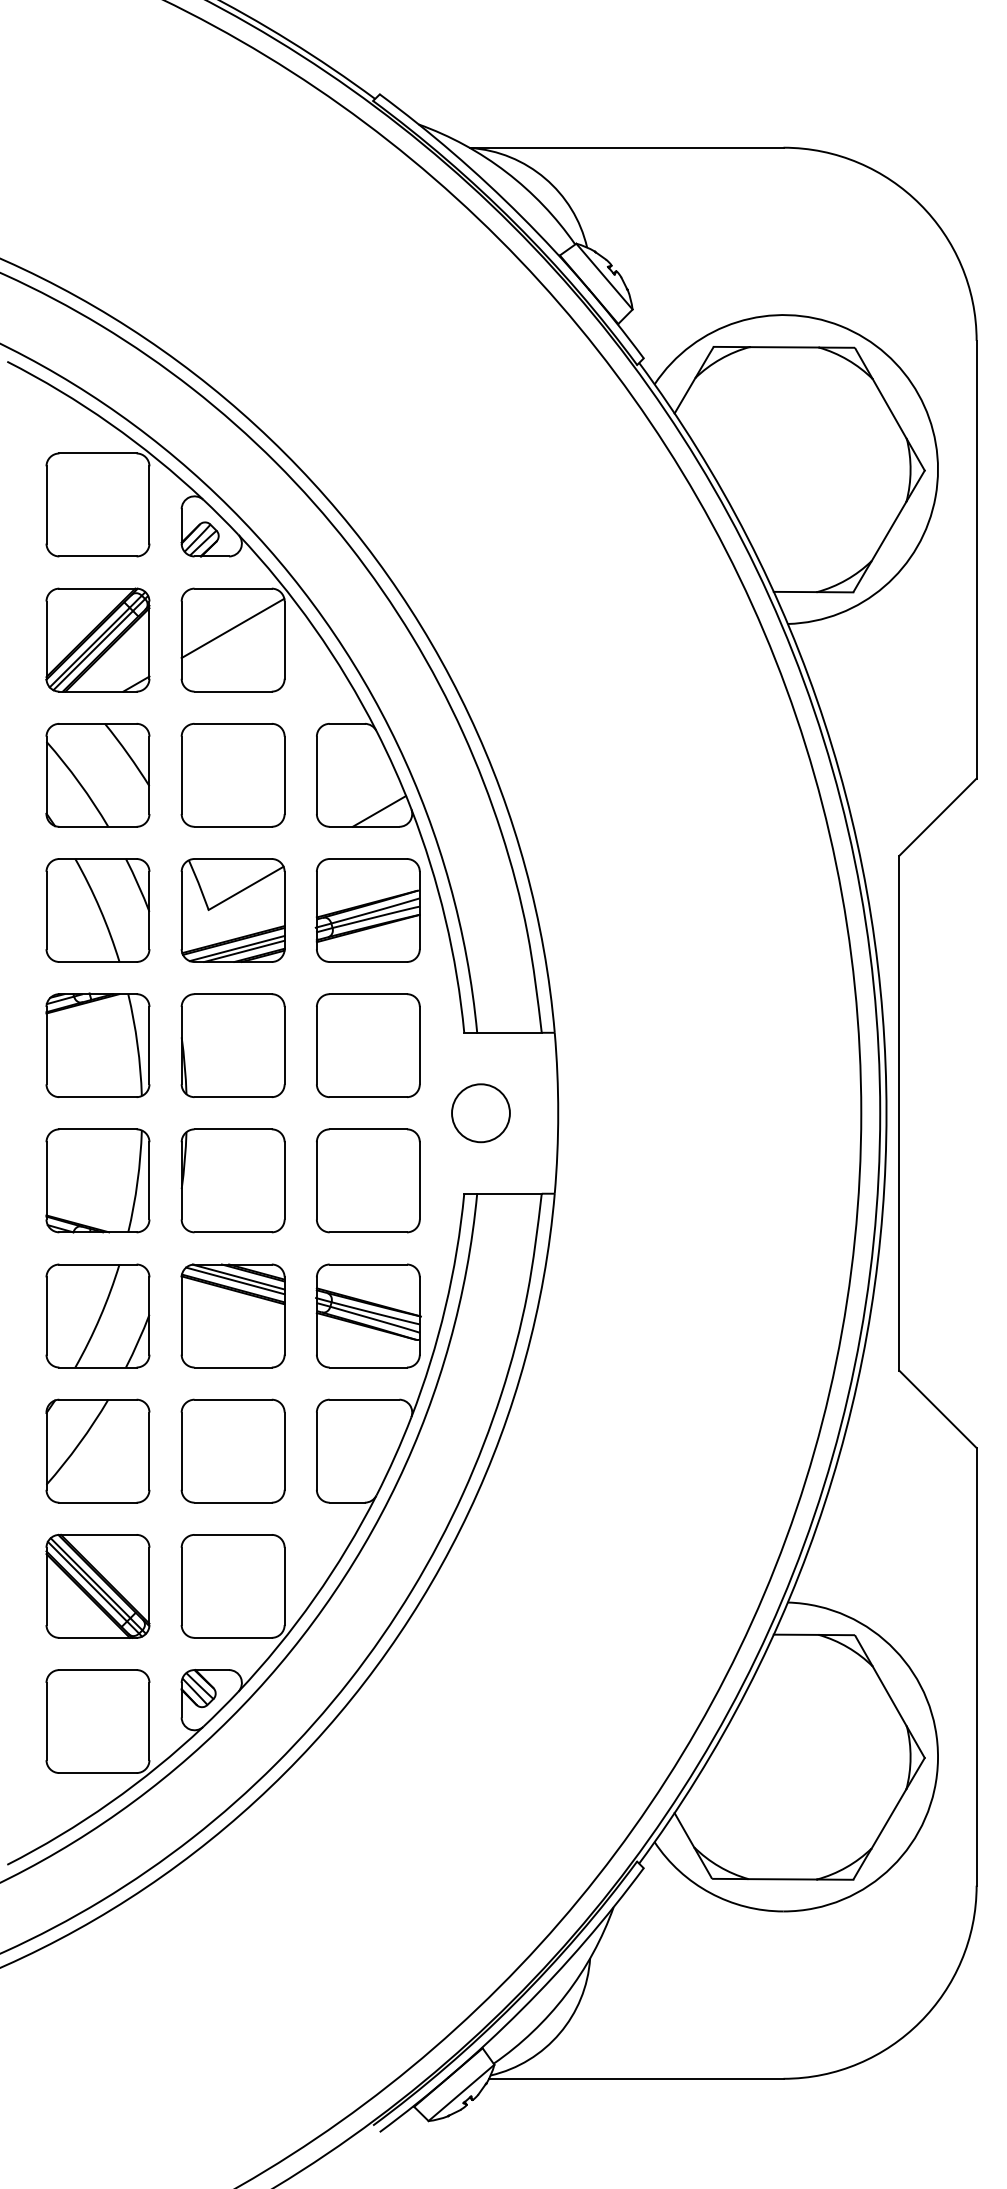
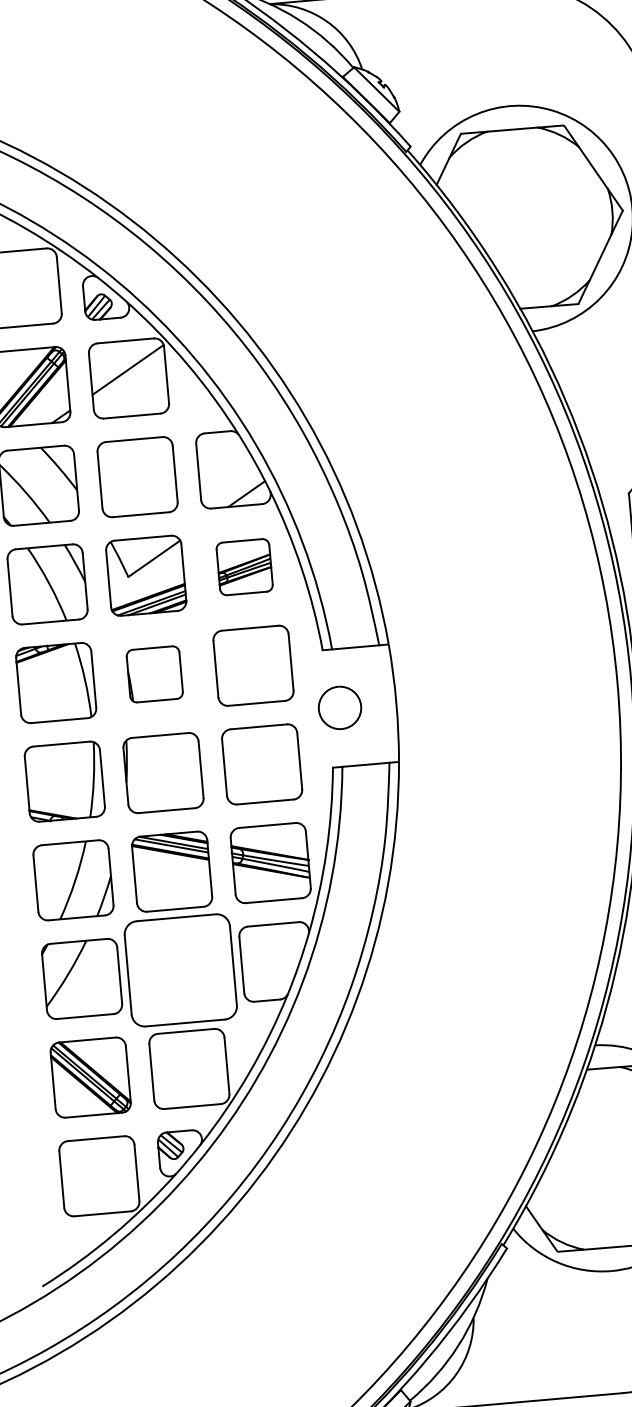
part: (367, 910) -> (244, 567), size x0.7
part: (232, 1045) -> (154, 674), size x0.7
part: (232, 1450) -> (180, 969), size x1.4

